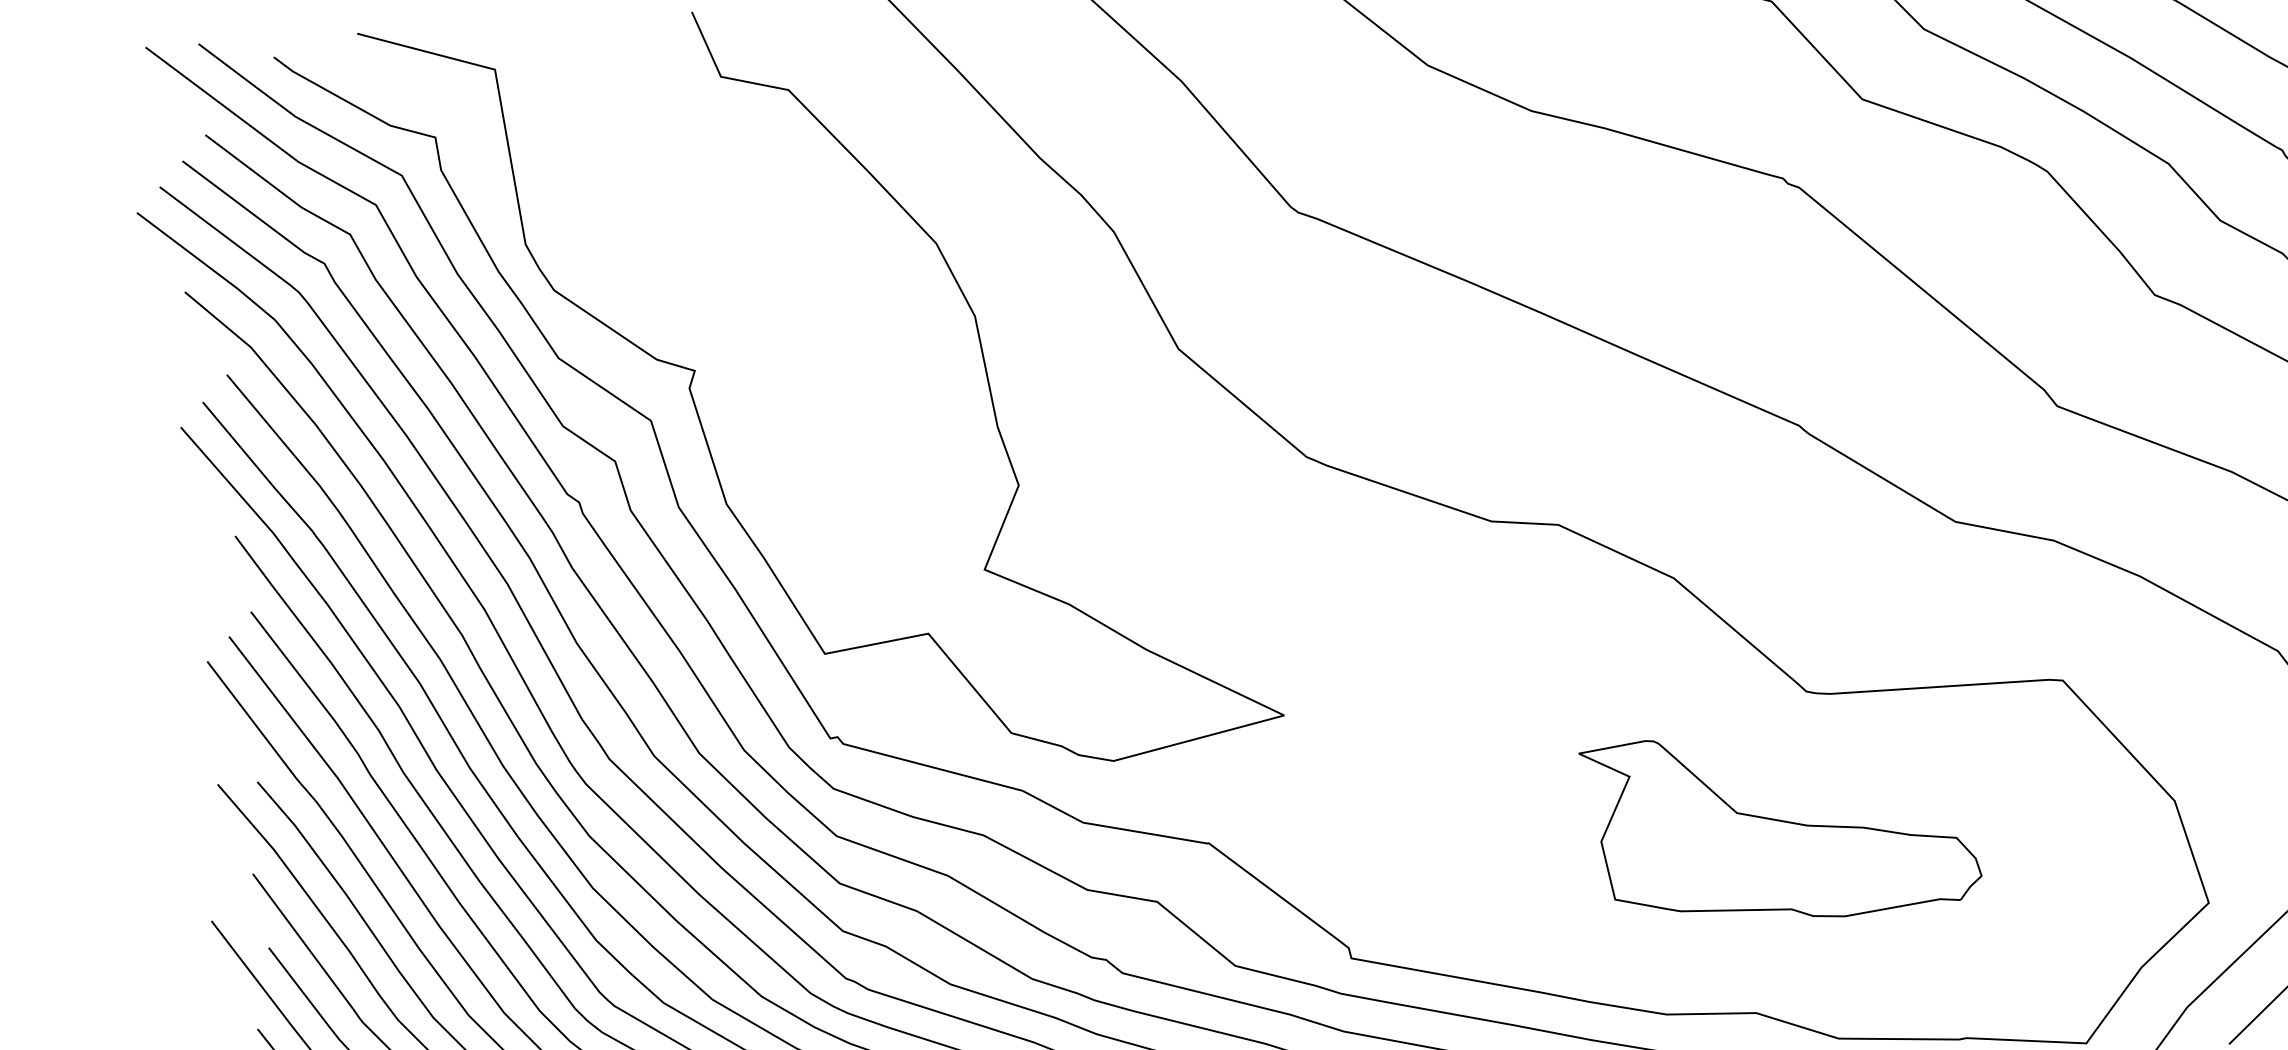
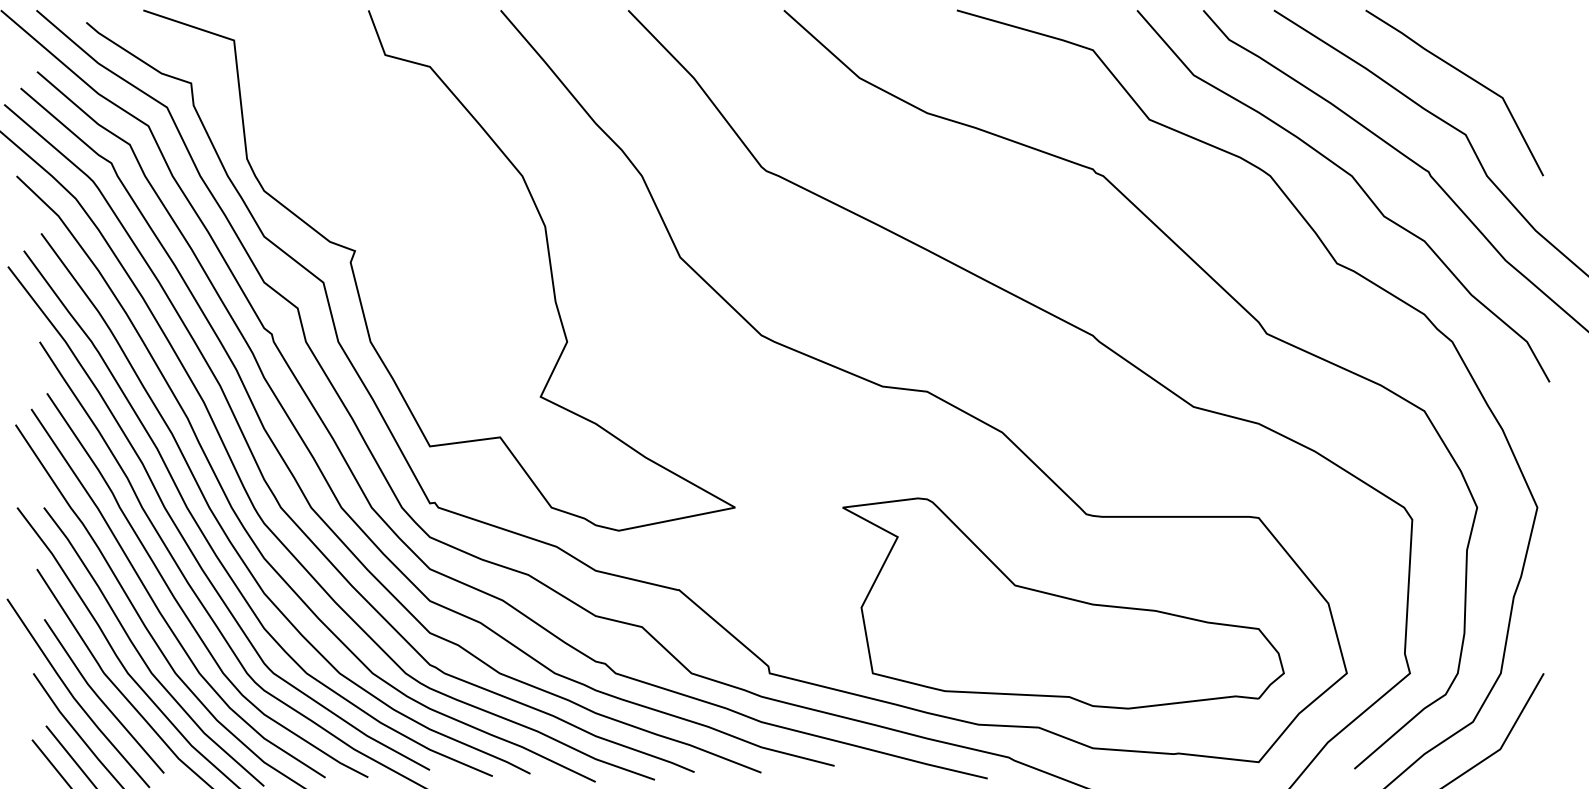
part: (1781, 826) -> (1063, 603), size x1.67

